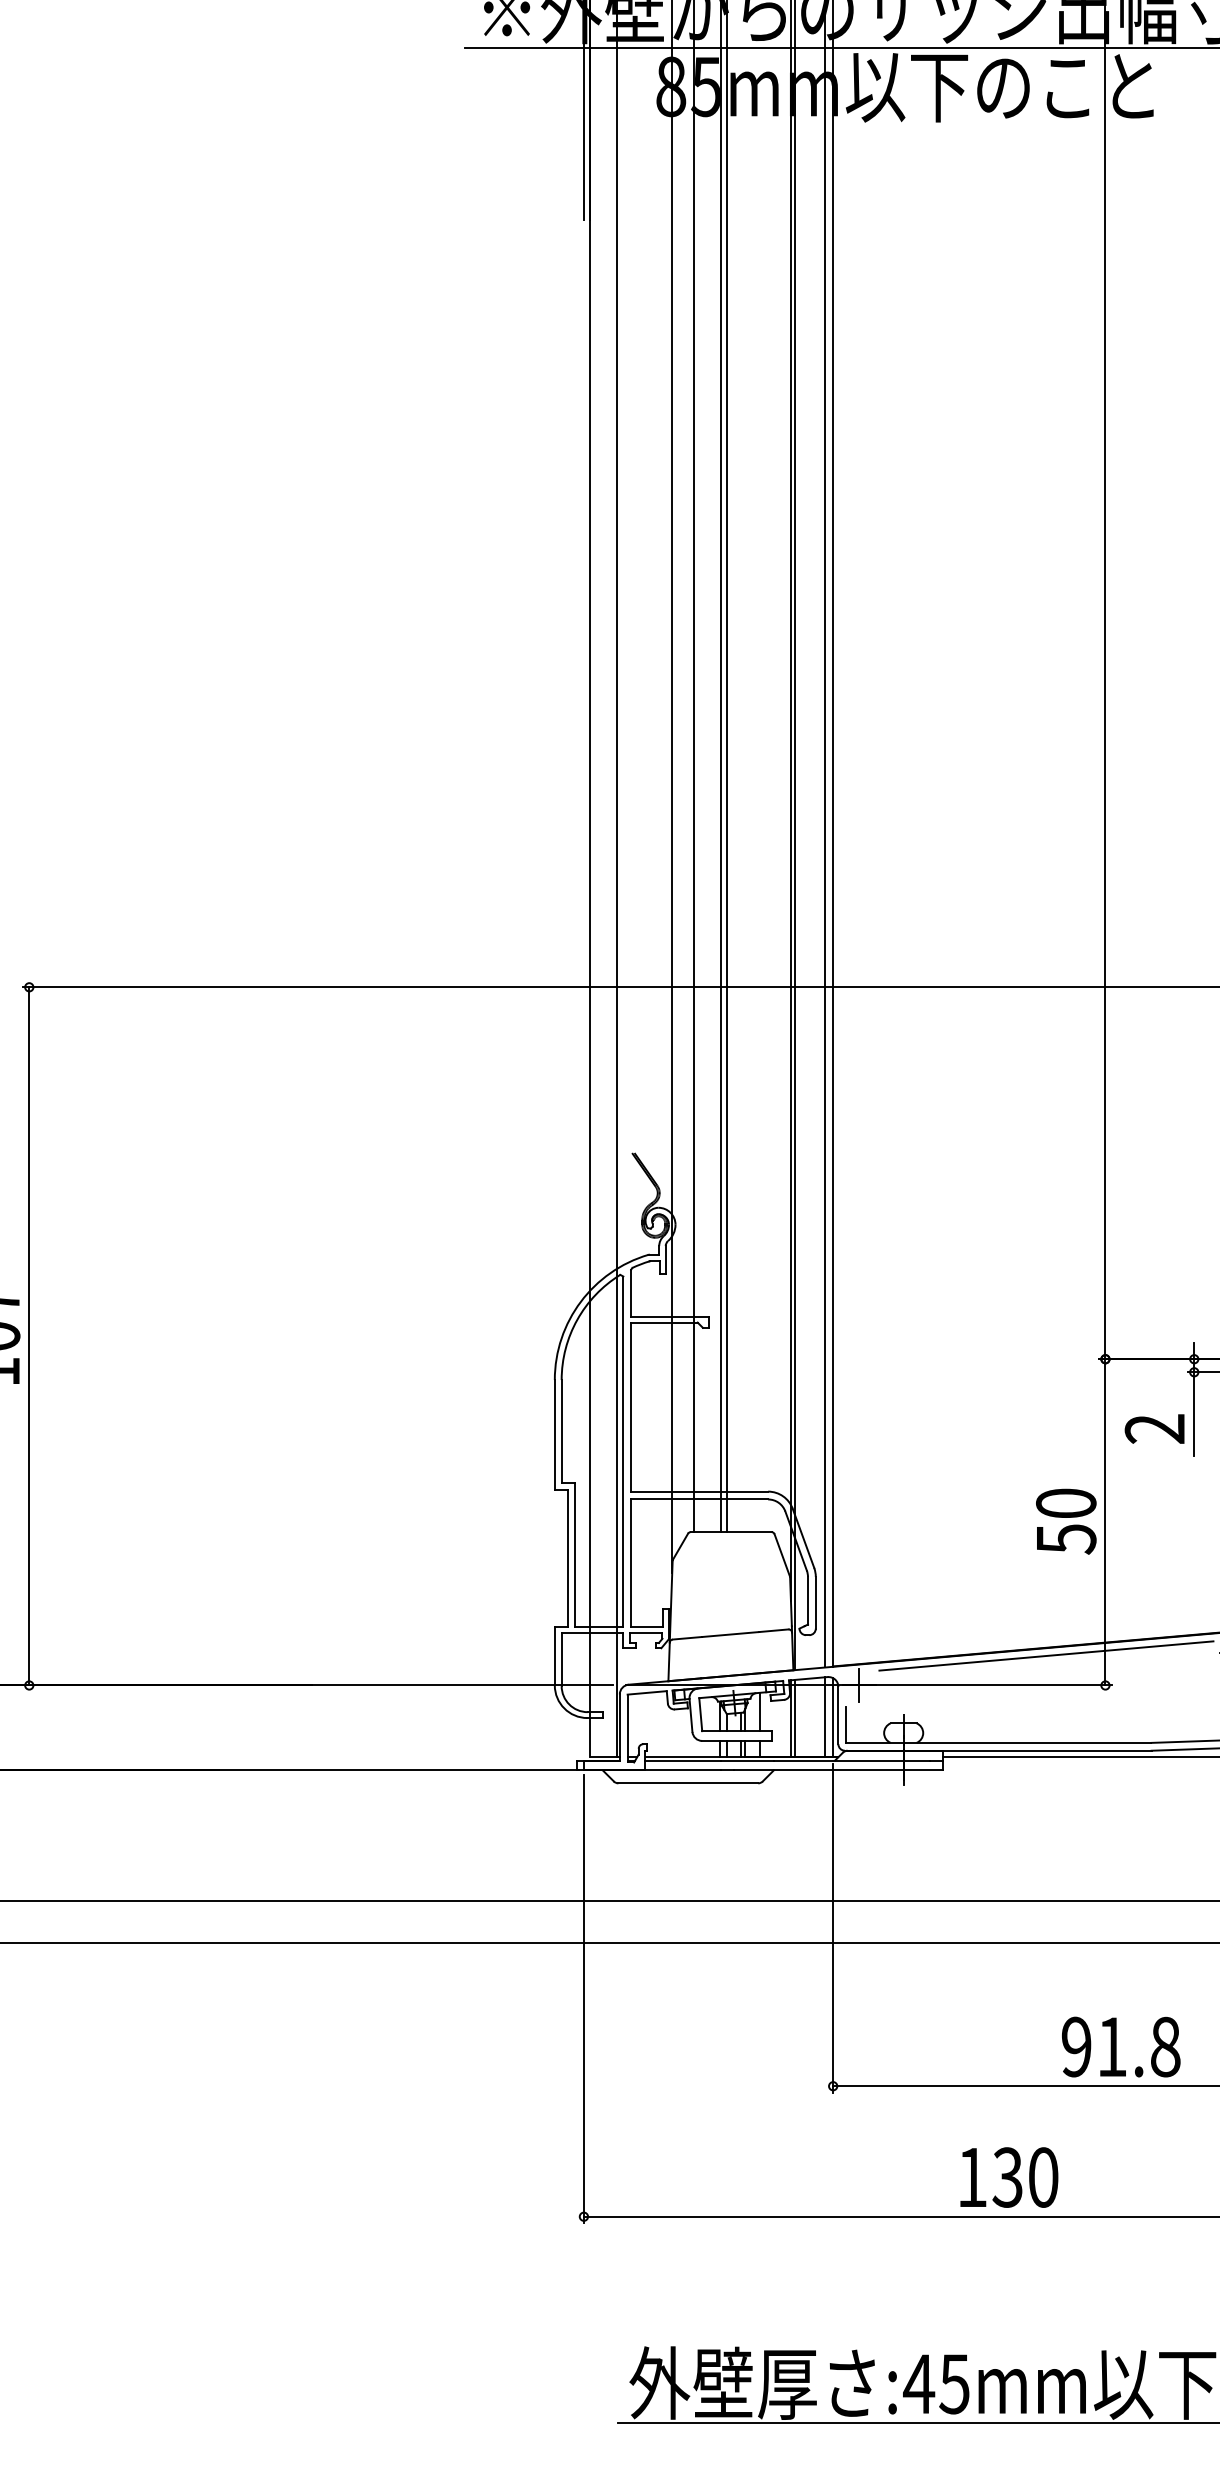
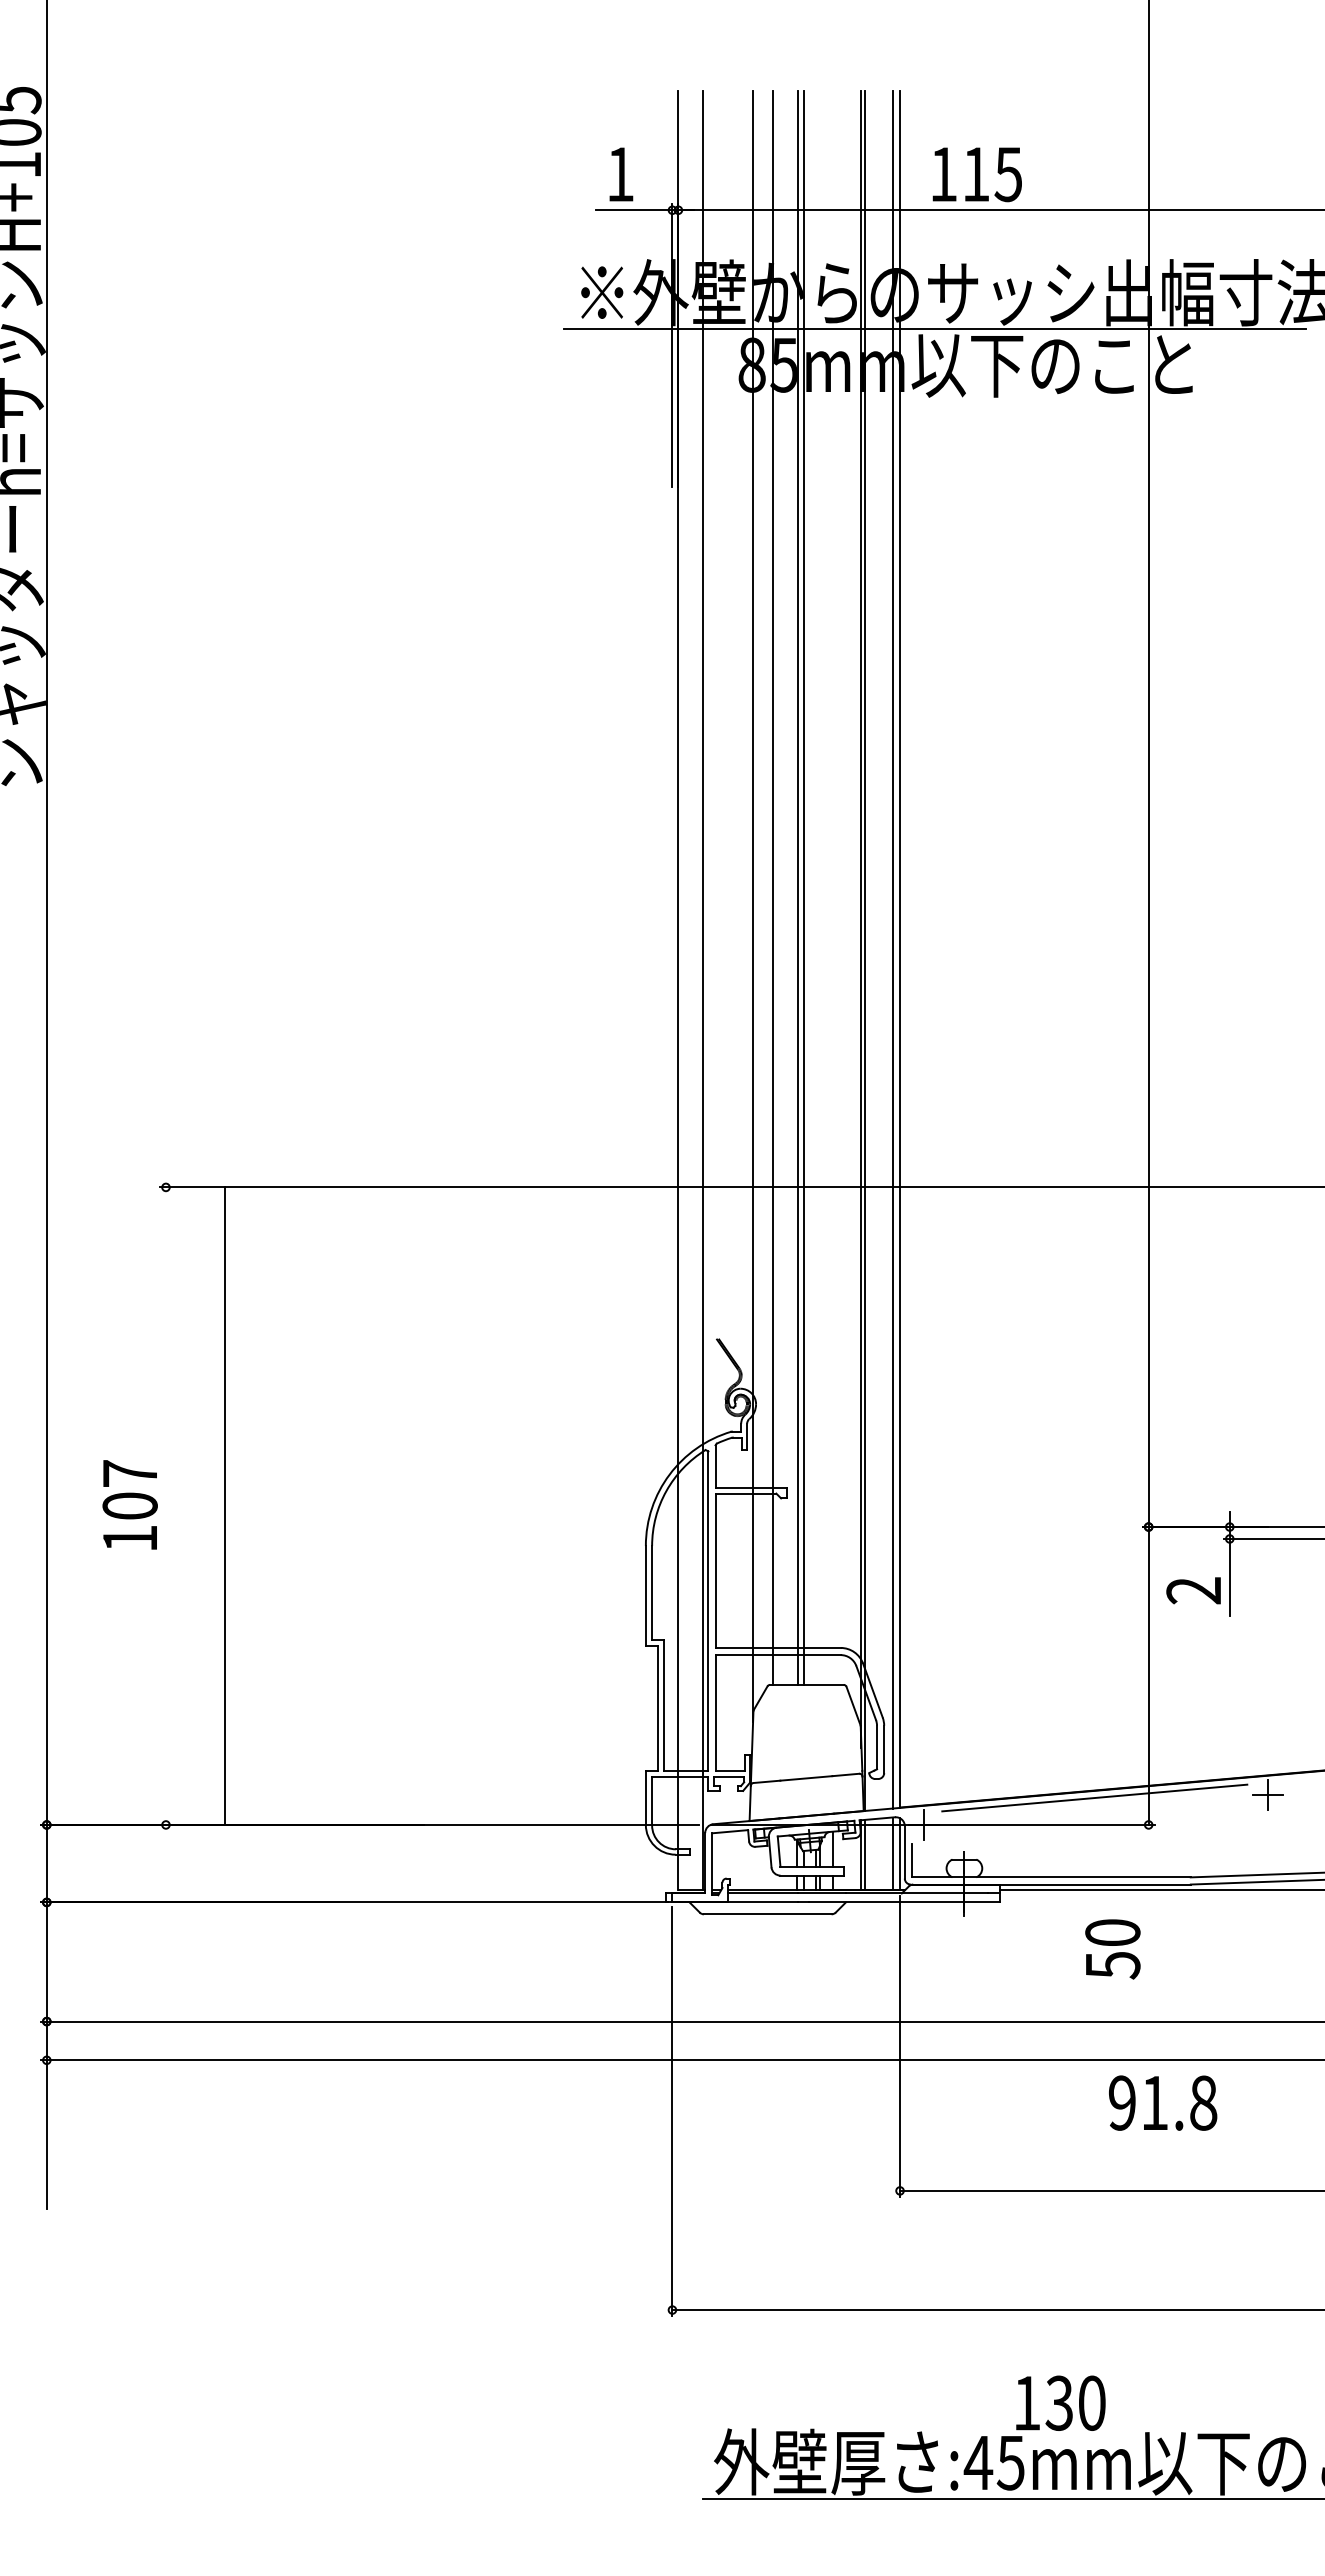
line: (28, 1335) -> (224, 1505), moved
text: (1065, 1521) -> (1112, 1949), moved
text: (1121, 2046) -> (1163, 2102), moved
text: (1008, 2176) -> (1060, 2402), moved

